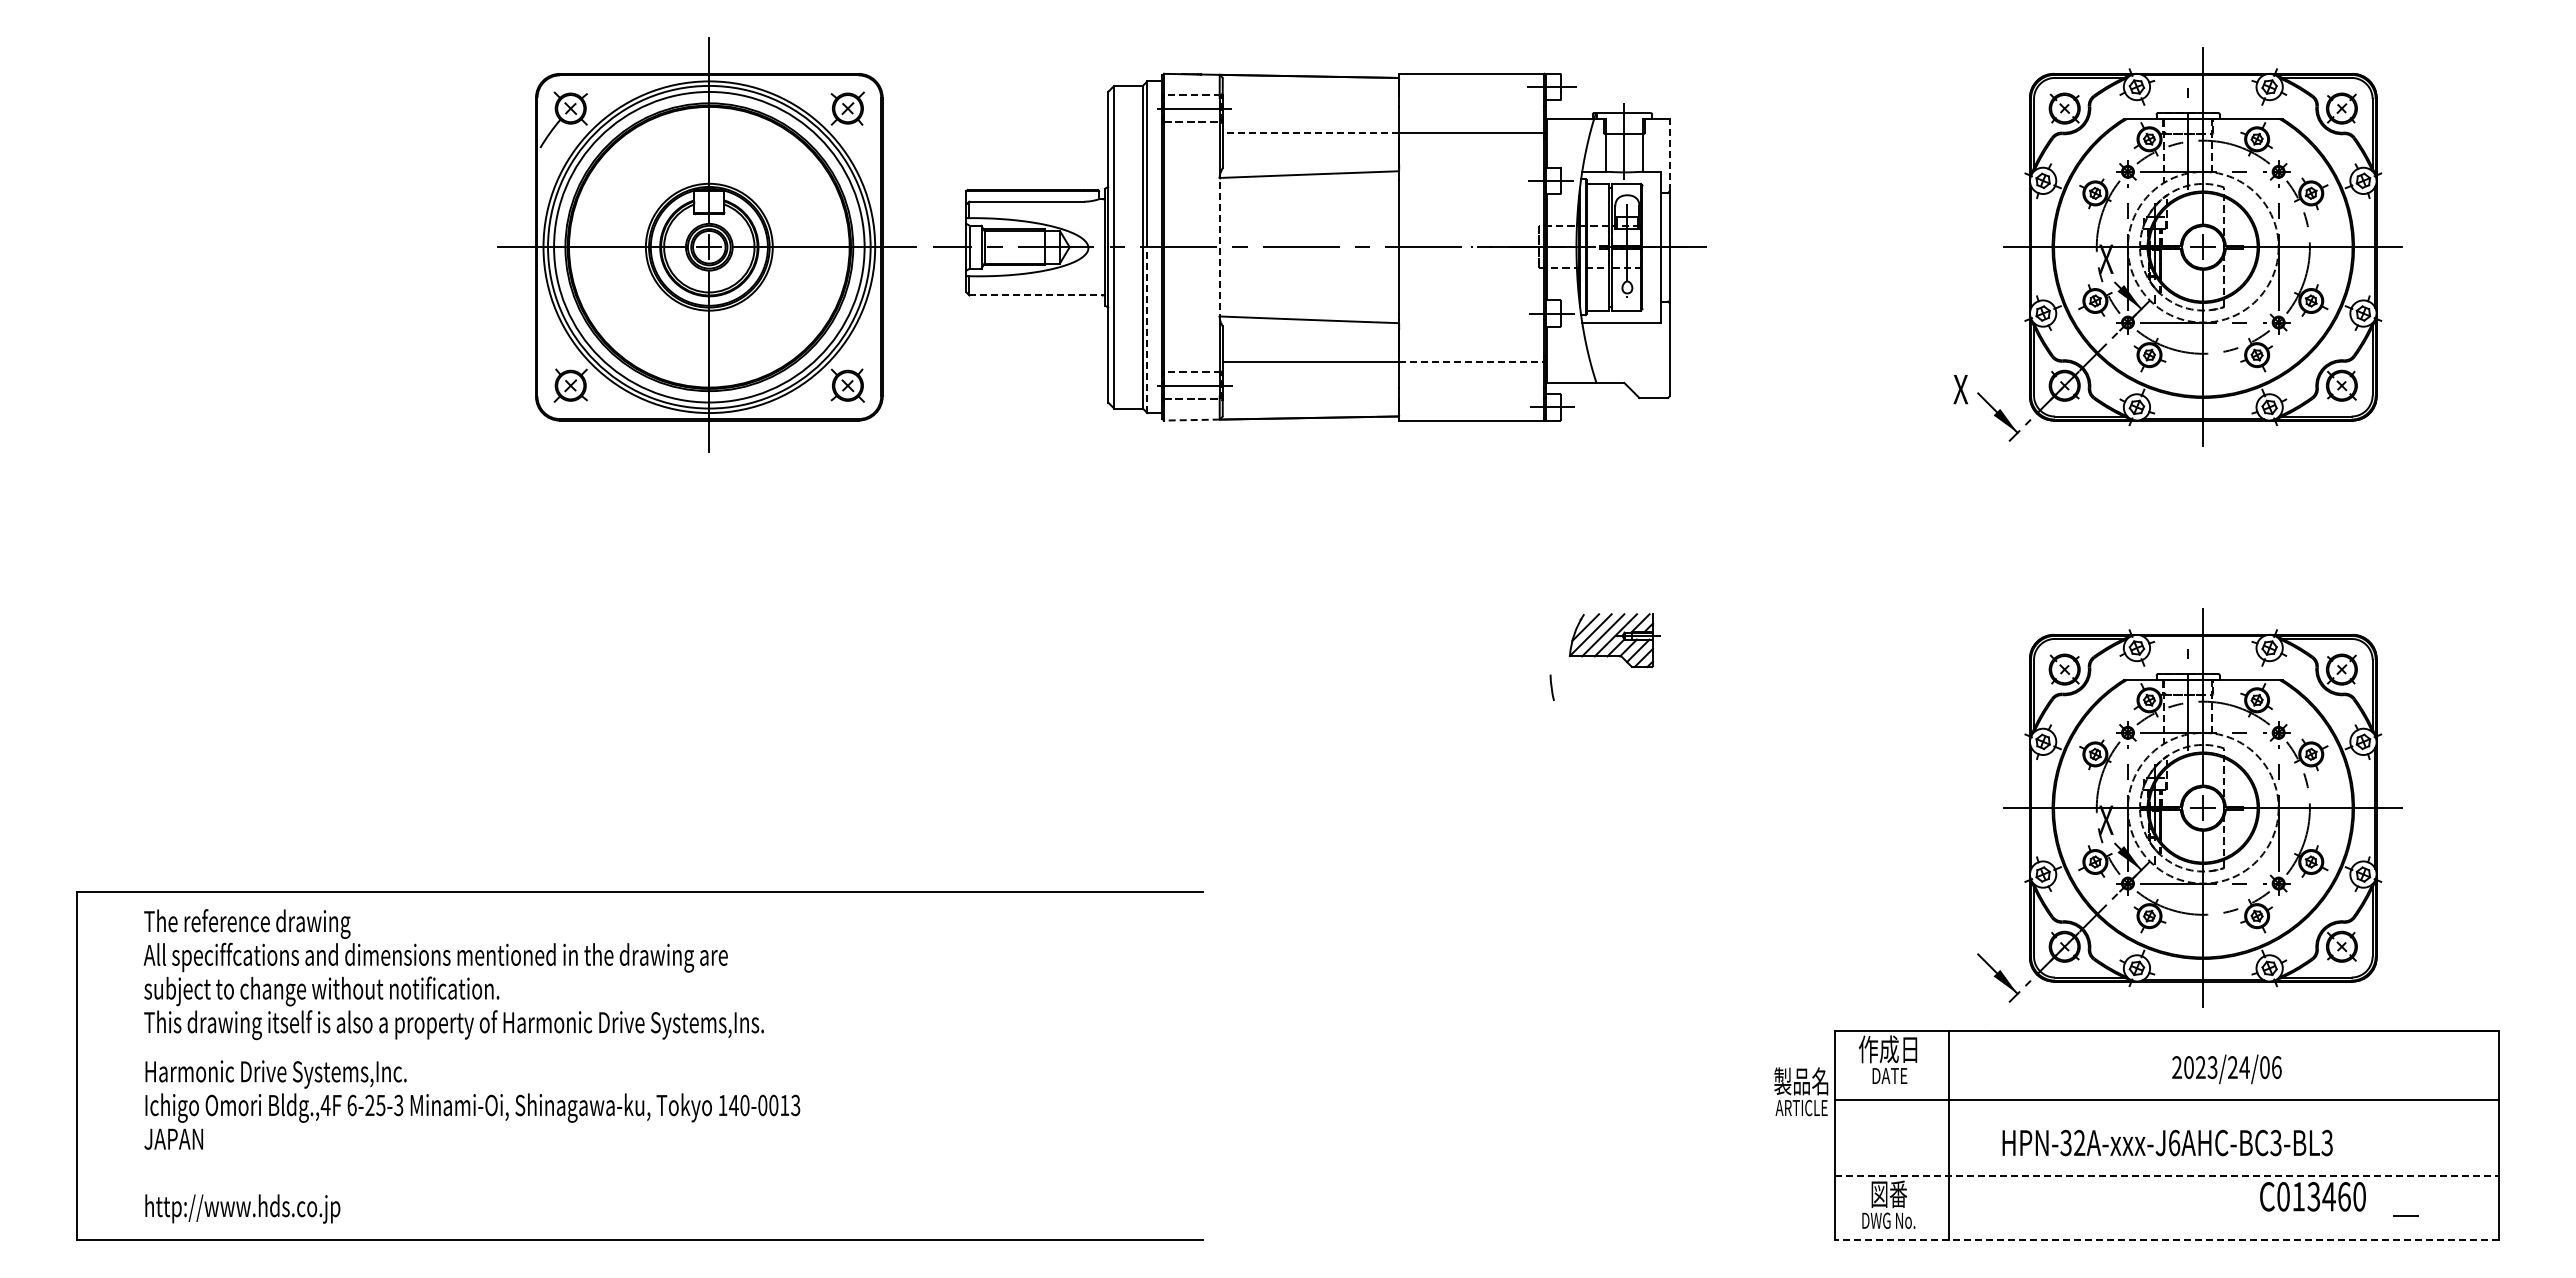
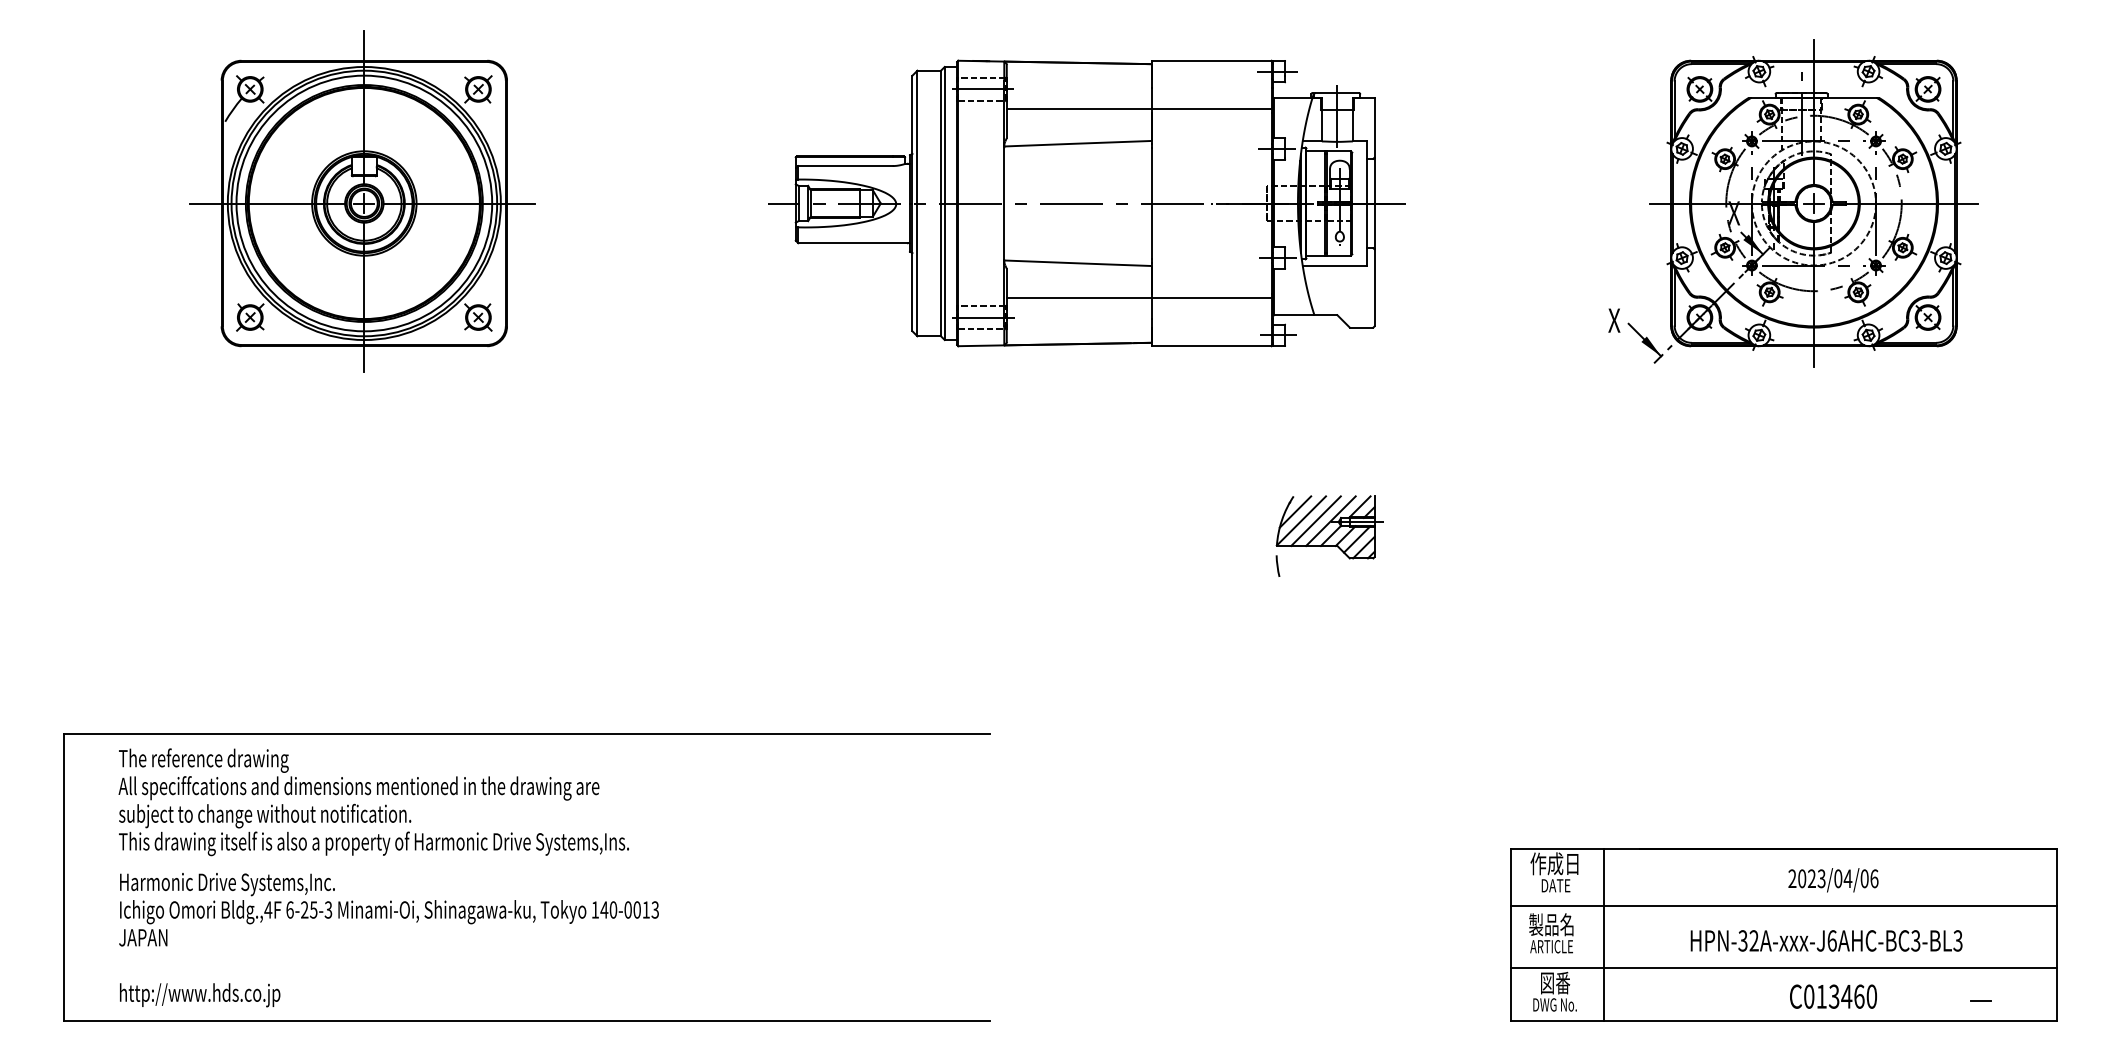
line: (1310, 132) -> (1079, 109), dashed -> solid
line: (1669, 154) -> (1374, 127), dashed -> solid
part: (706, 244) -> (362, 201), moved
line: (1219, 247) -> (1004, 203), dashed -> solid
line: (1036, 295) -> (853, 243), dashed -> solid
line: (1147, 330) -> (944, 272), dashed -> solid
line: (1471, 361) -> (1211, 297), dashed -> solid
line: (1191, 420) -> (981, 346), dashed -> solid
part: (1614, 640) -> (1329, 527), size x1.43
part: (2189, 807) -> (1802, 664), removed
text: (2232, 1067) -> (1838, 878), 2023/24/06 -> 2023/04/06
text: (1801, 1091) -> (1551, 933), moved
text: (2167, 1142) -> (1826, 940), moved
line: (2167, 1176) -> (1784, 968), dashed -> solid
text: (2312, 1196) -> (1833, 996), moved
line: (2167, 1239) -> (1784, 1020), dashed -> solid

